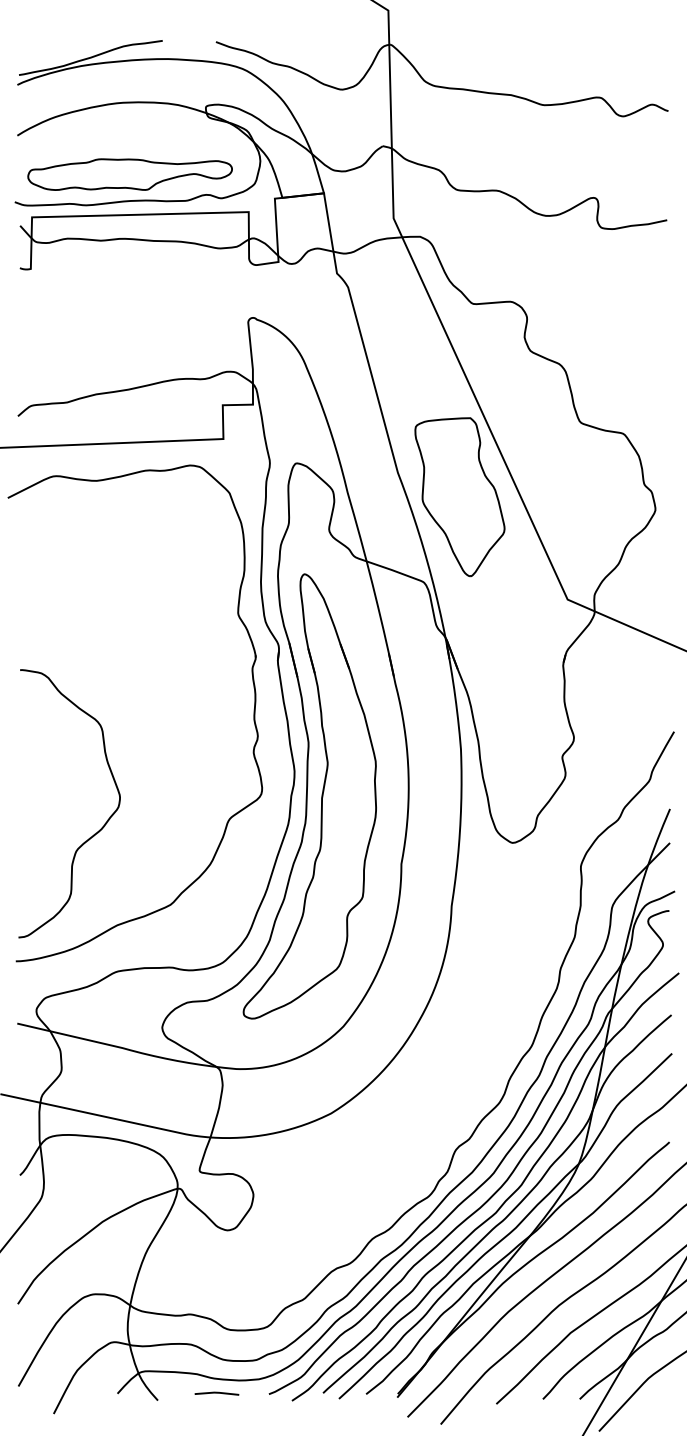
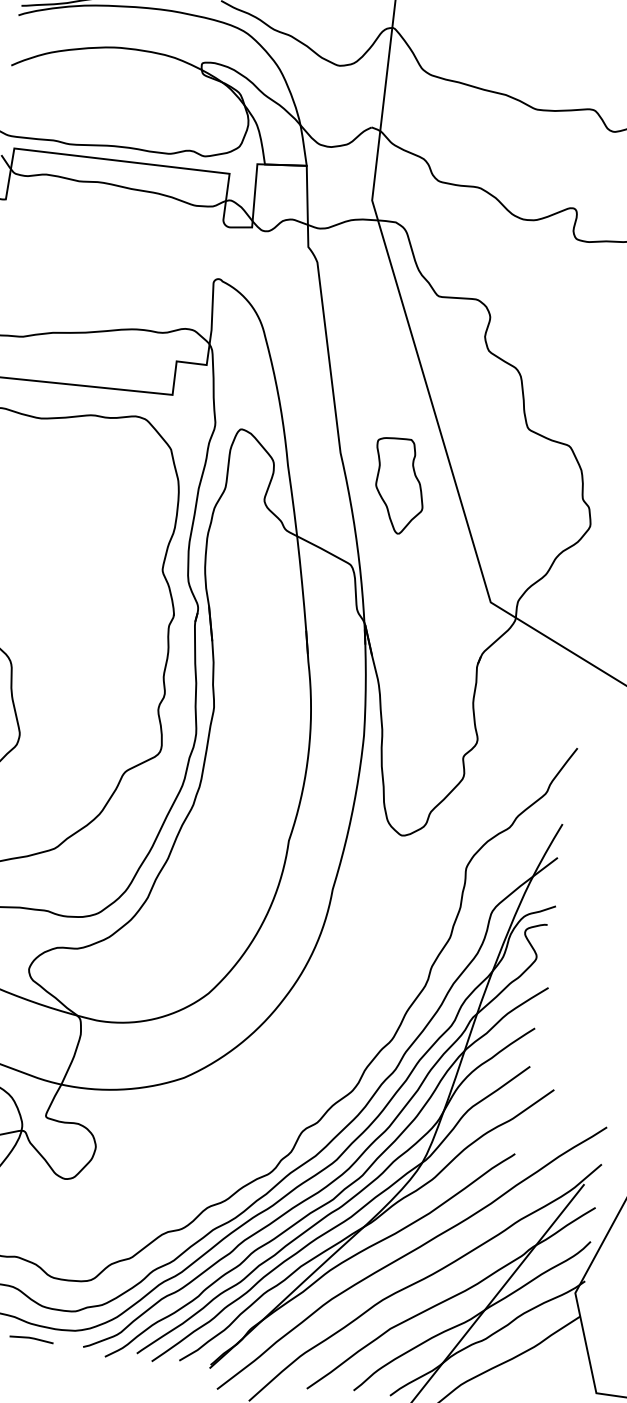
part: (129, 174) -> (116, 119), removed
part: (459, 497) -> (398, 486), size x0.6
part: (321, 796) -> (219, 762), removed

